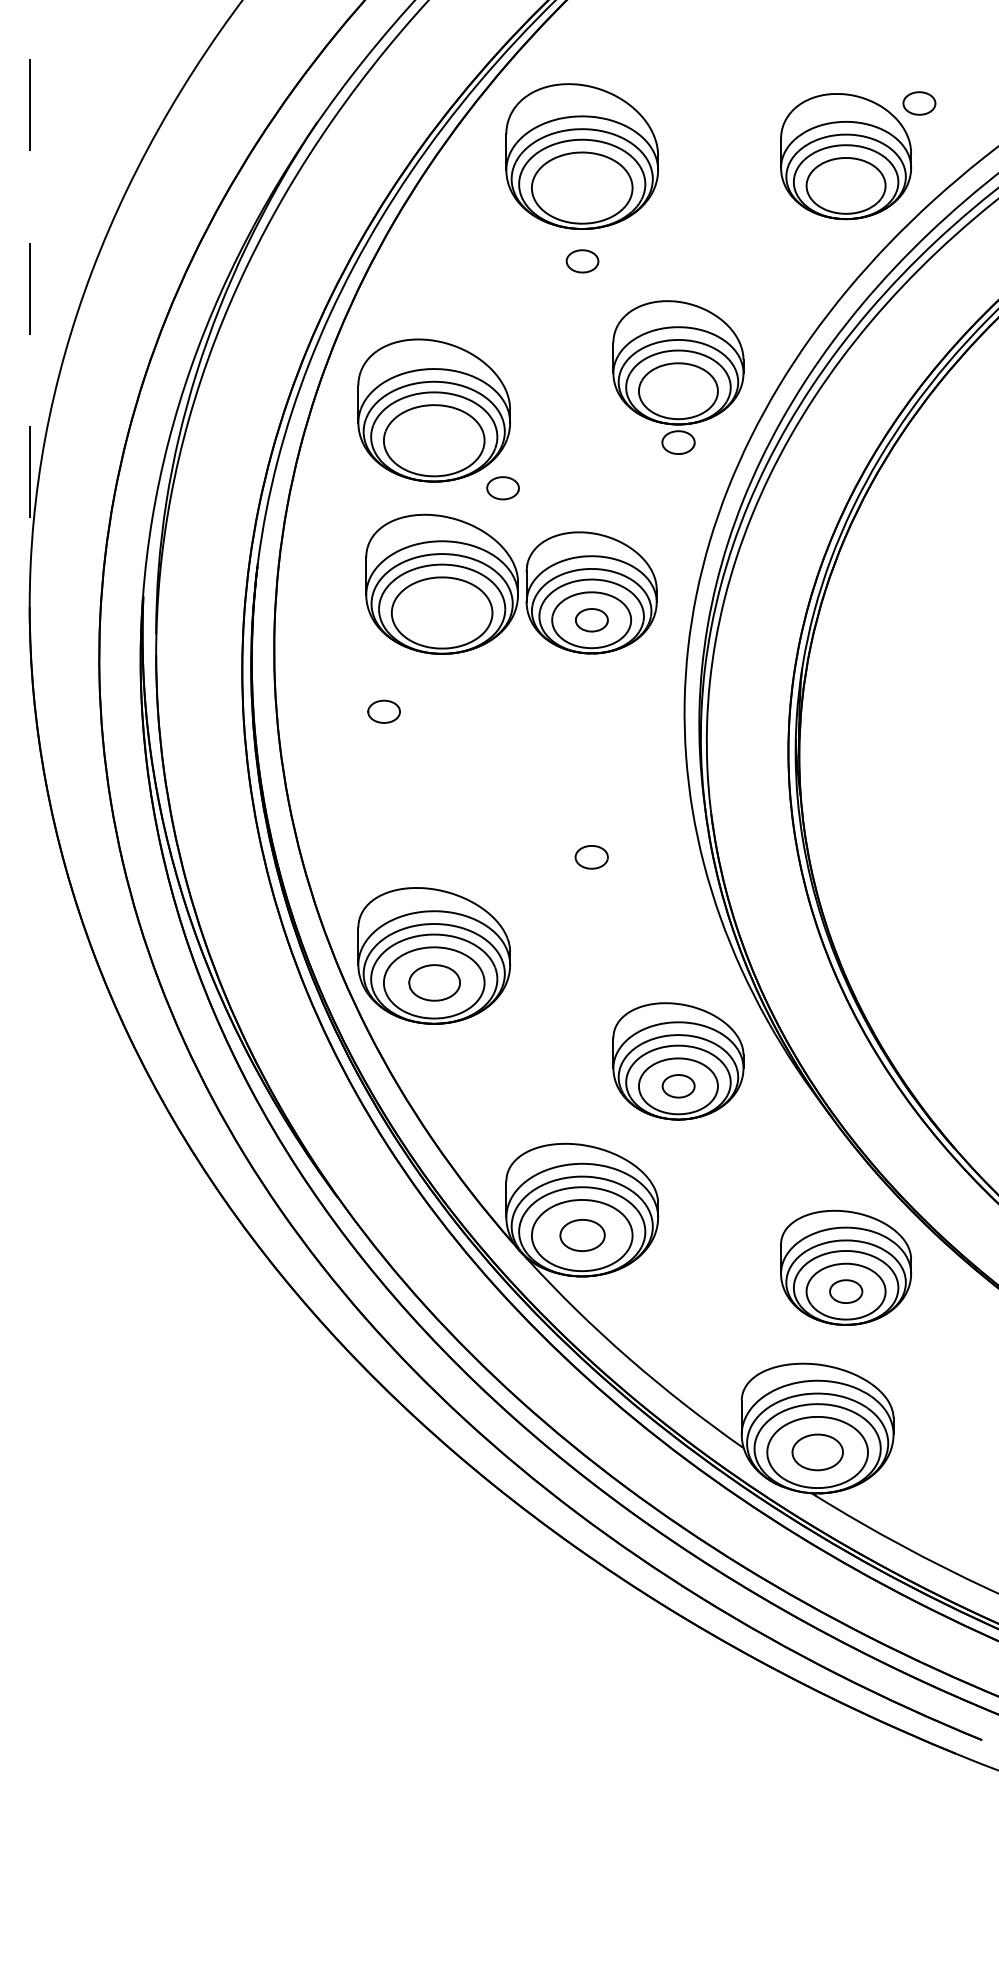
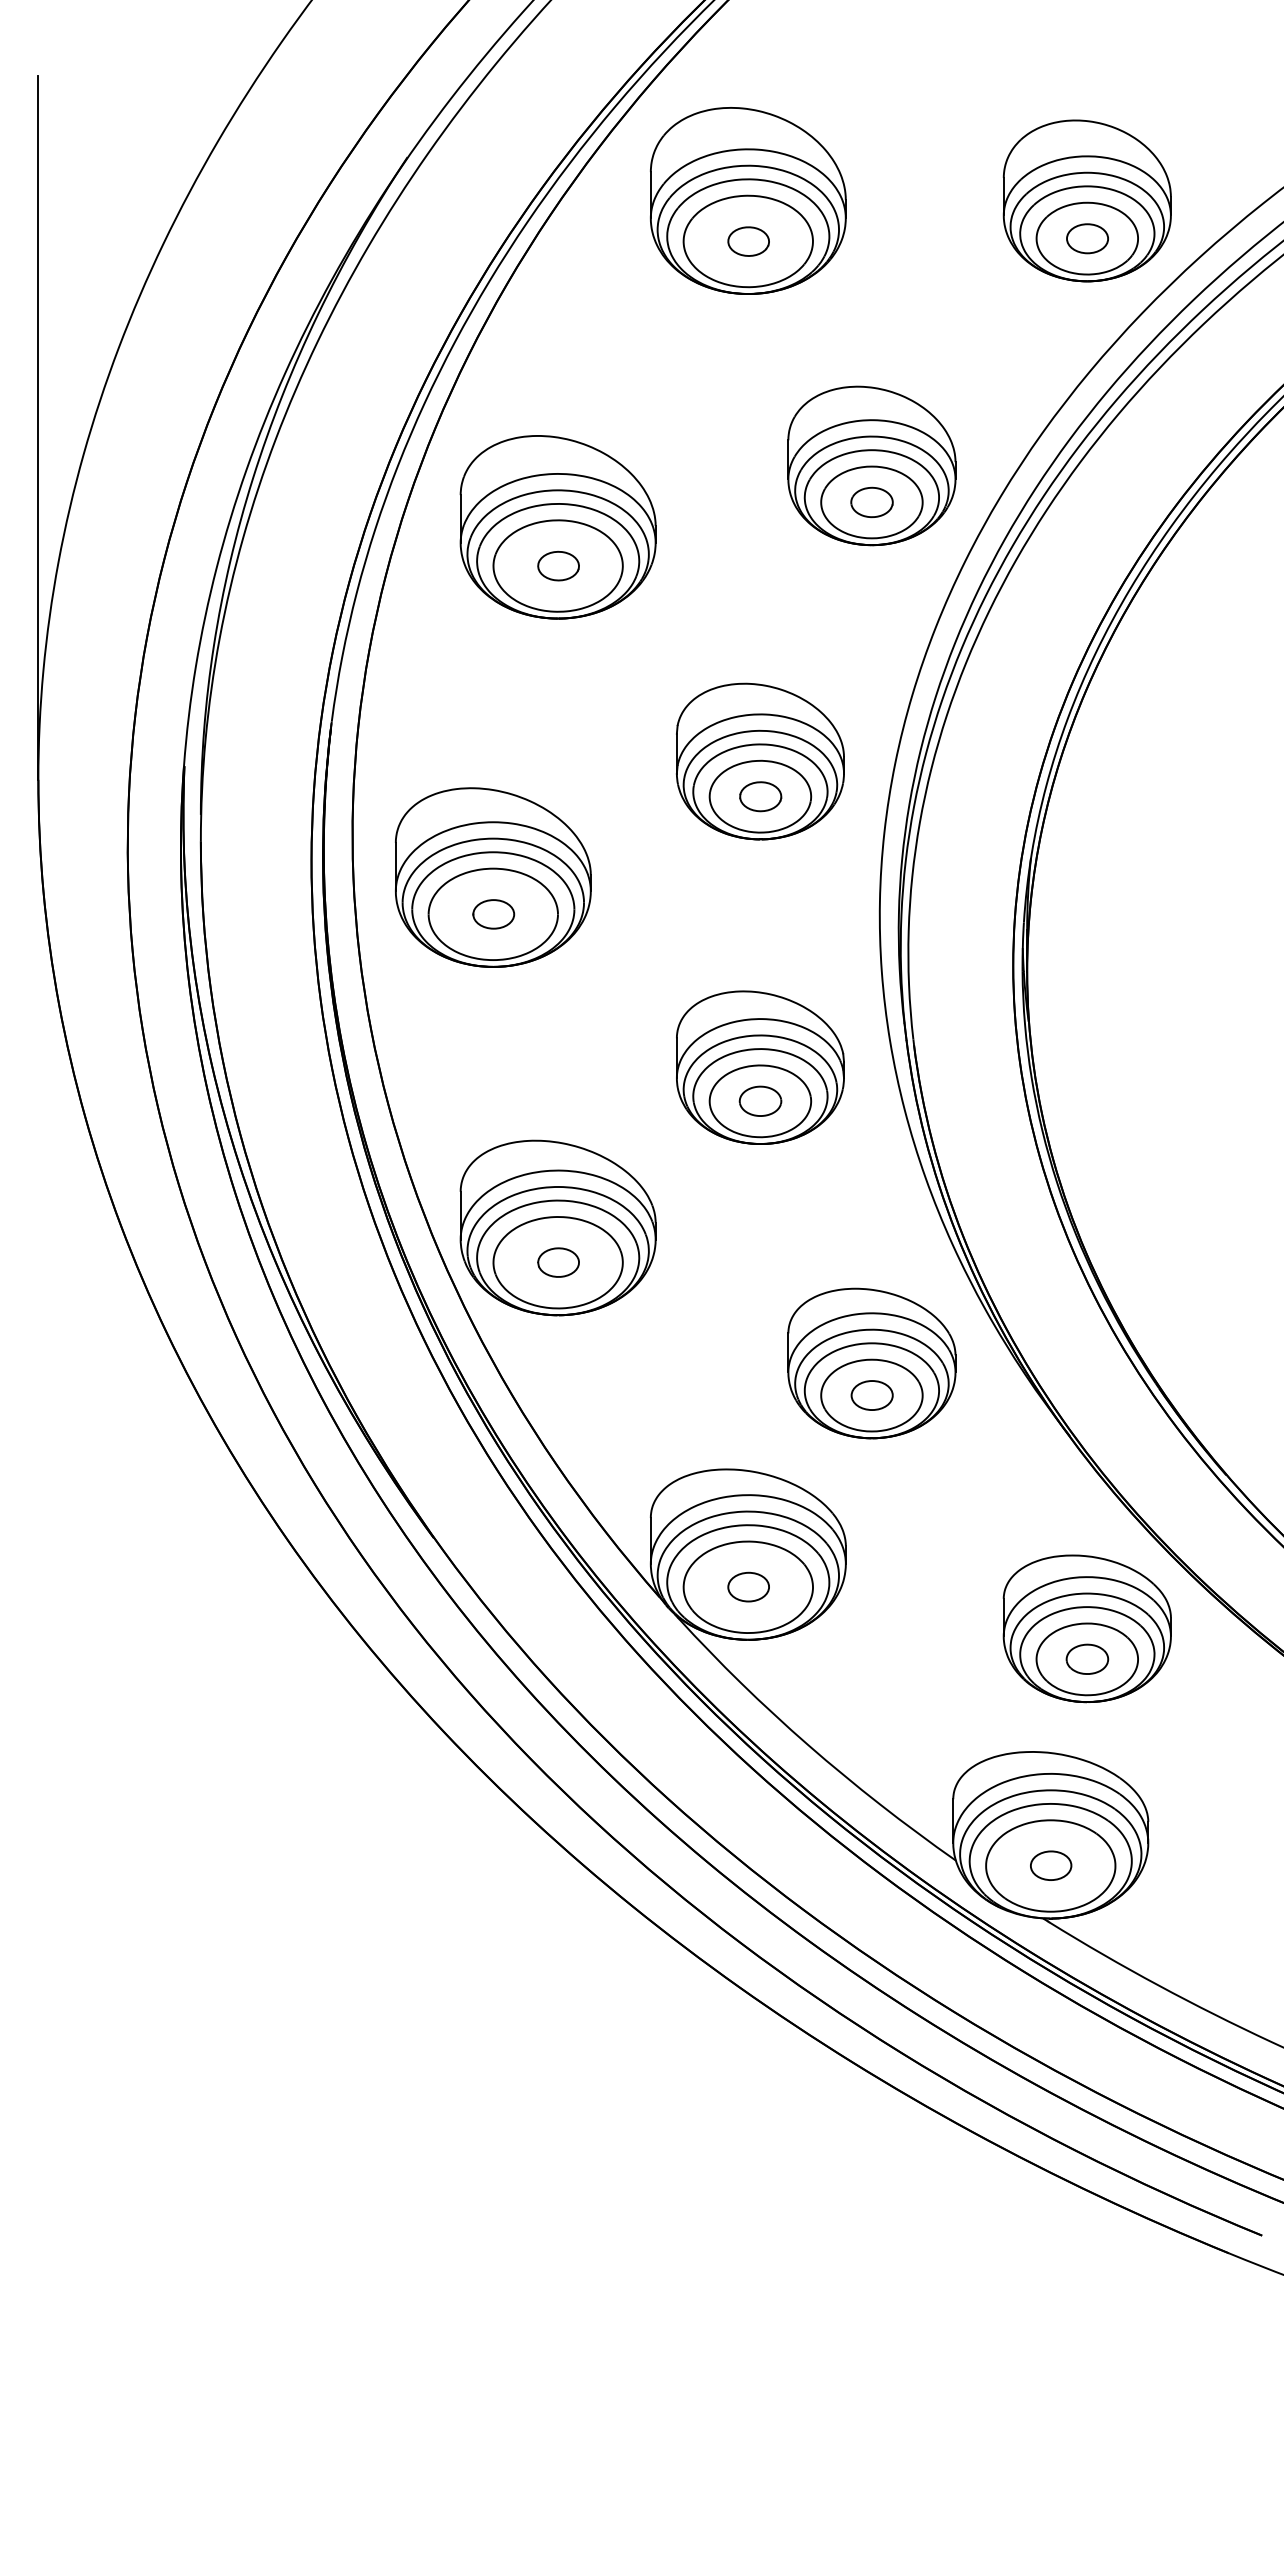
part: (919, 103) -> (1087, 238), moved
part: (582, 261) -> (748, 241), moved
line: (29, 332) -> (38, 427), dashed -> solid
part: (678, 442) -> (871, 502), moved
part: (503, 487) -> (558, 565), moved
part: (442, 584) -> (493, 877), moved
part: (591, 831) -> (760, 1067), added
part: (434, 982) -> (558, 1262), size x0.62
part: (582, 1234) -> (748, 1586), size x0.71
part: (818, 1452) -> (1051, 1865), size x0.62

